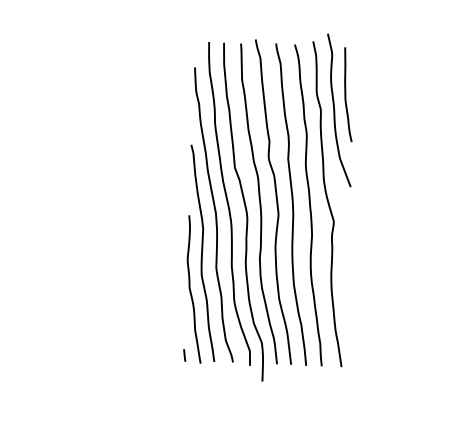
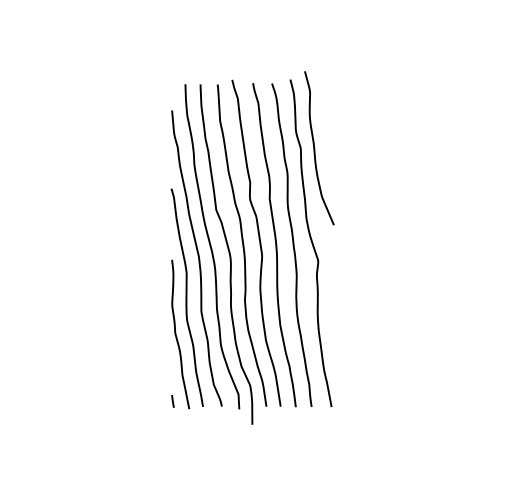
curve: (345, 94) -> (325, 131), removed

